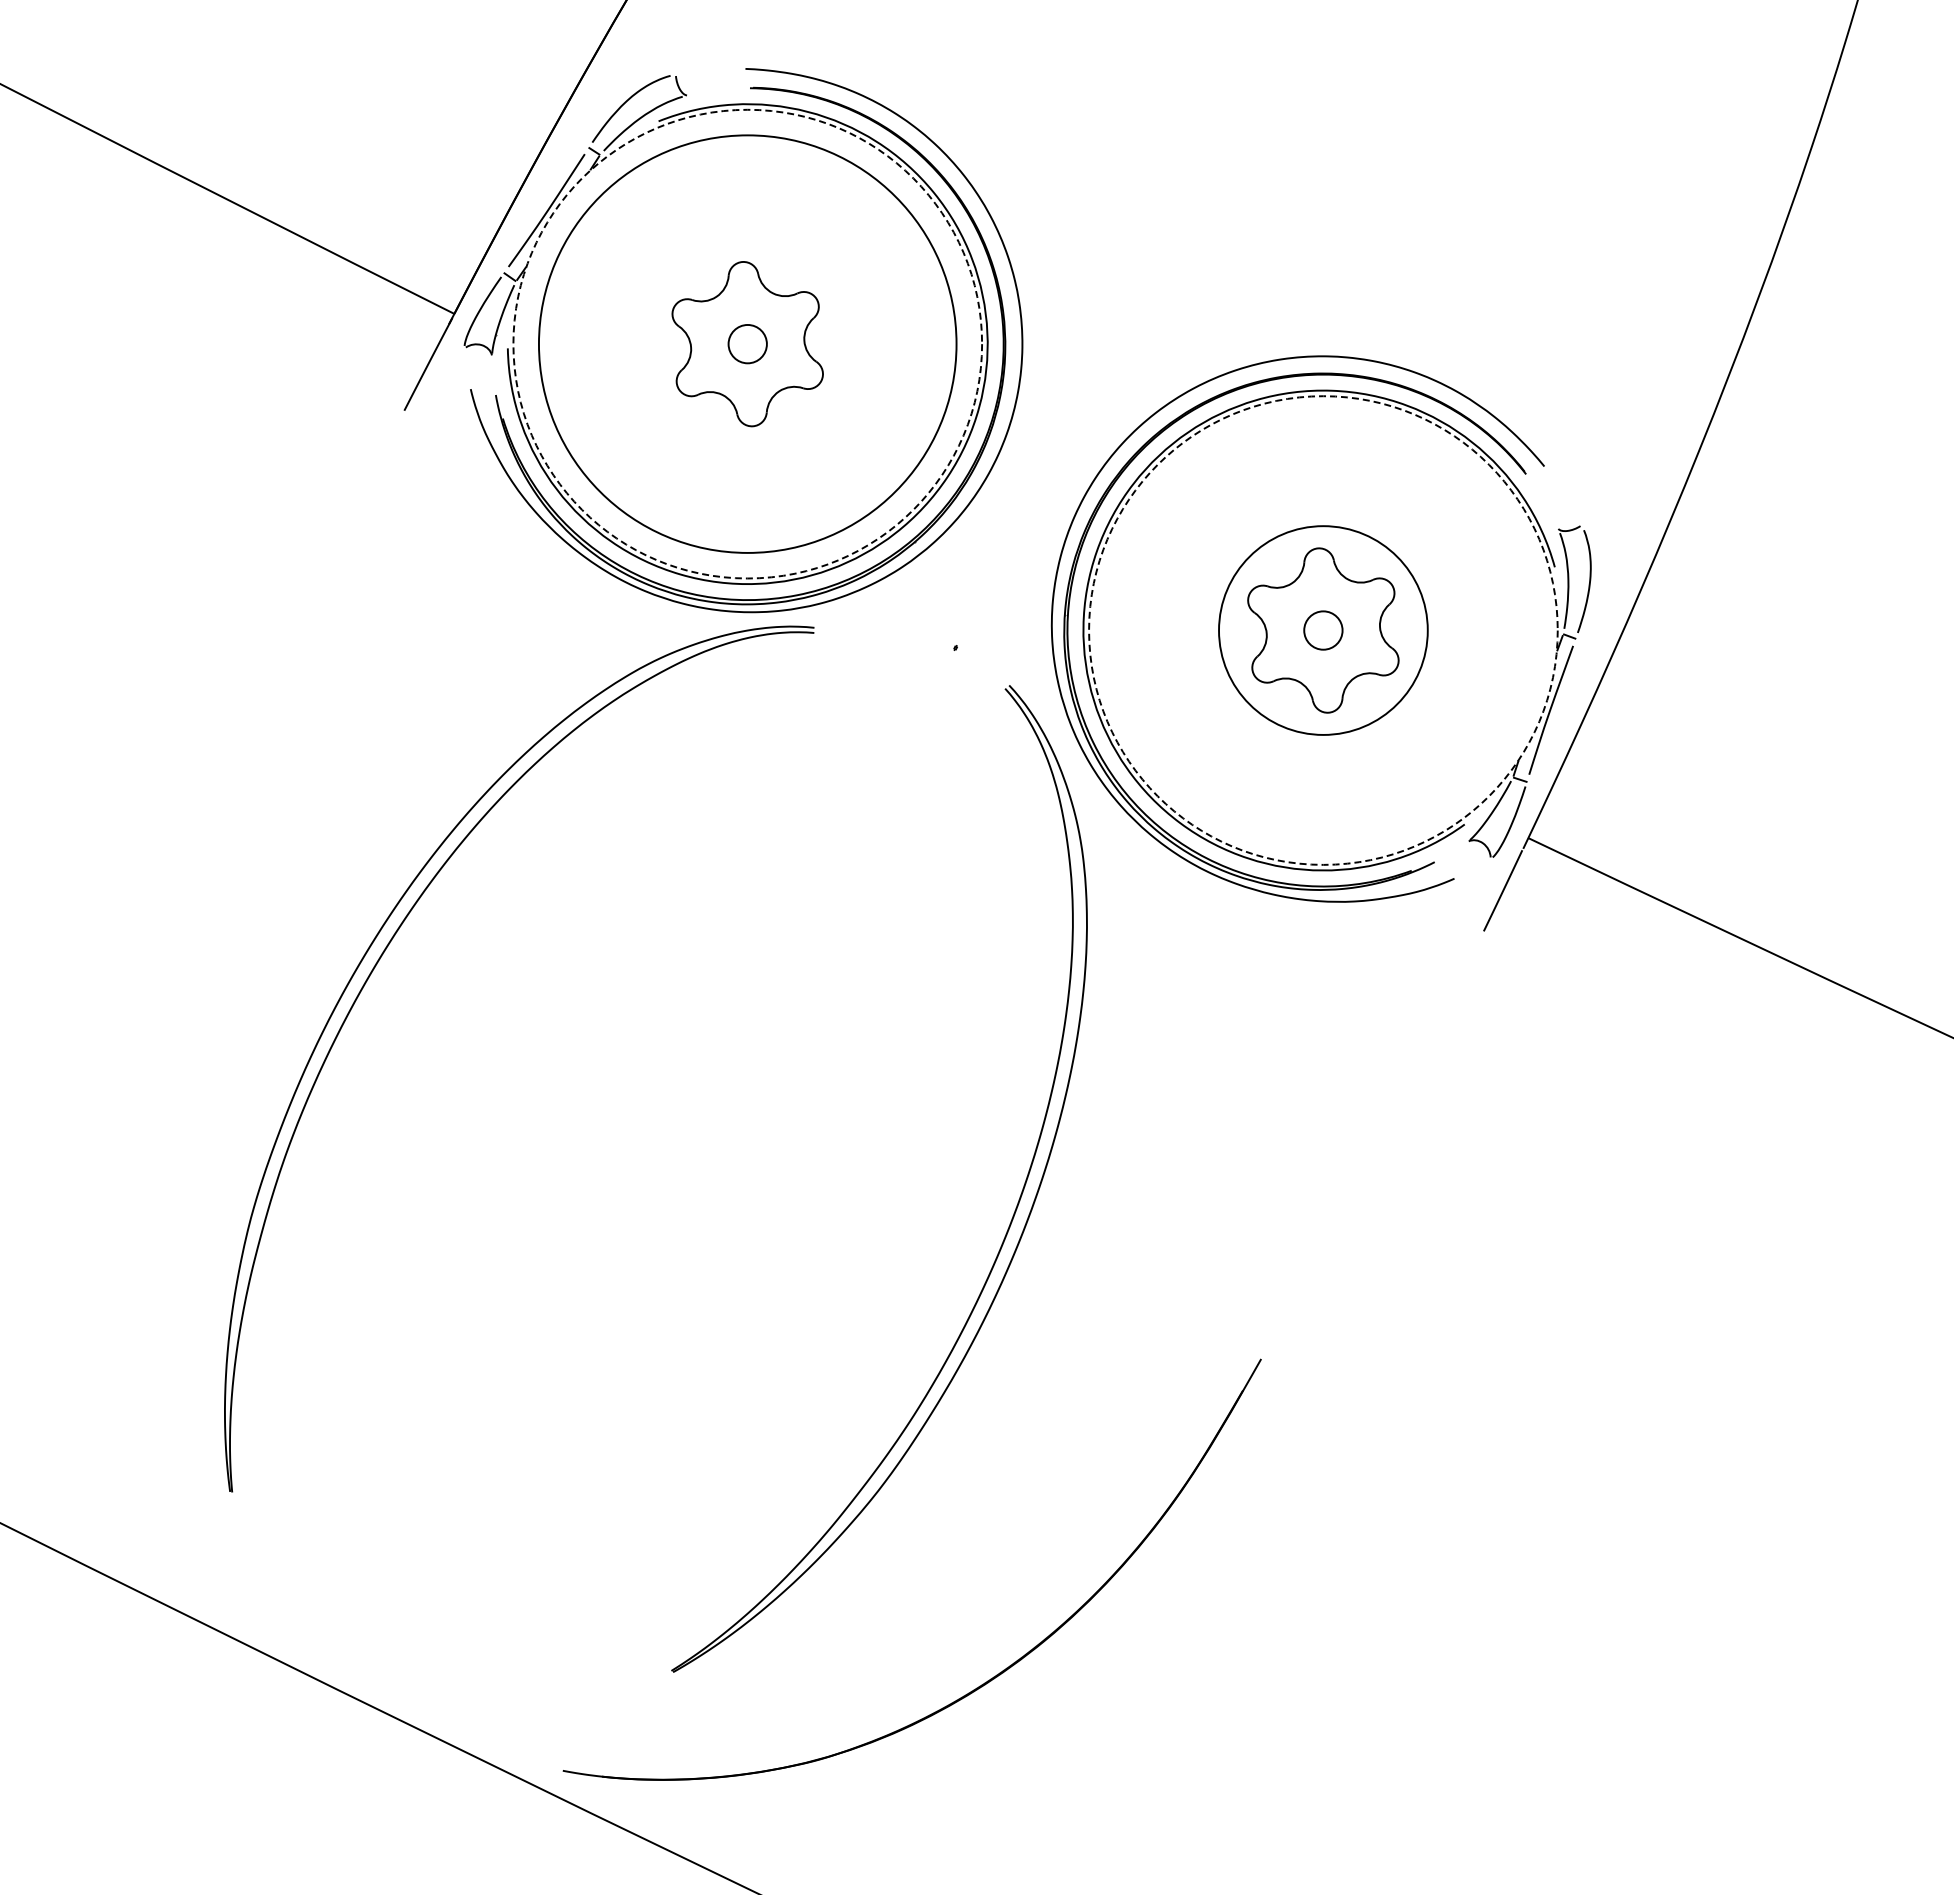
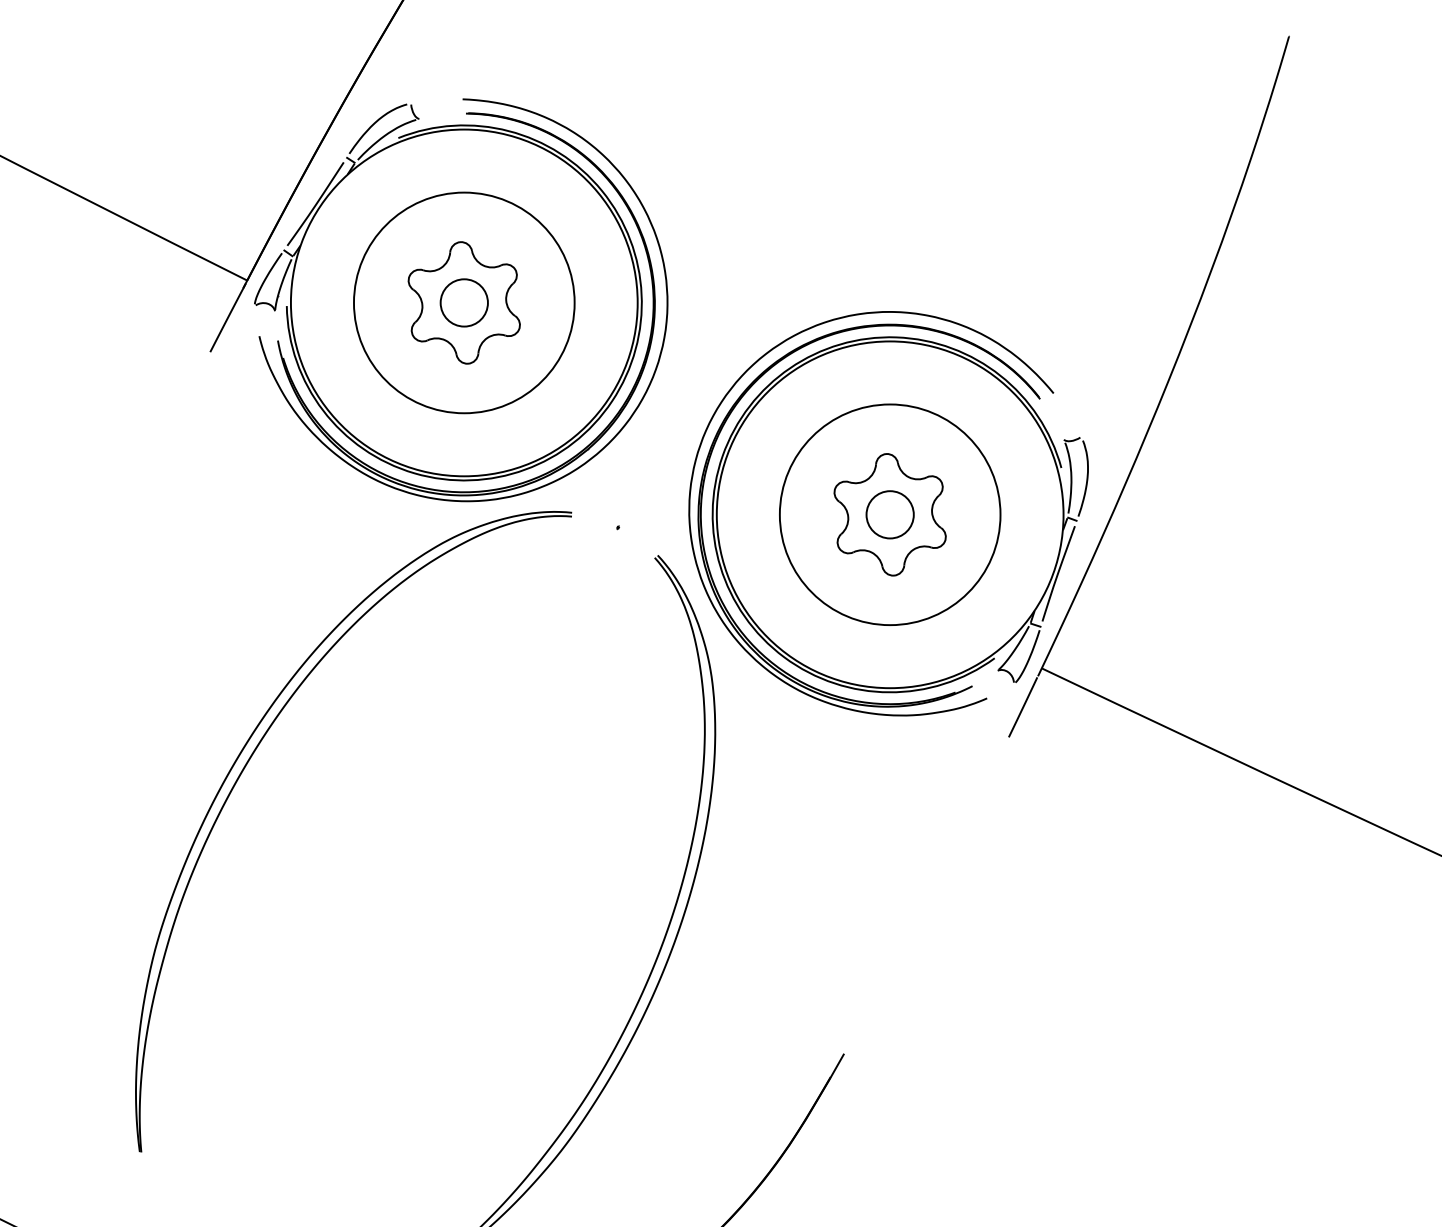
circle: (747, 343) -> (464, 302), dashed -> solid
circle: (747, 344) -> (464, 303), size x0.71
circle: (747, 344) -> (464, 303), size x1.67
circle: (1323, 630) -> (890, 514), dashed -> solid
circle: (1323, 630) -> (890, 514), size x1.43
circle: (1323, 630) -> (890, 514), size x1.67
part: (373, 971) -> (245, 767), moved

